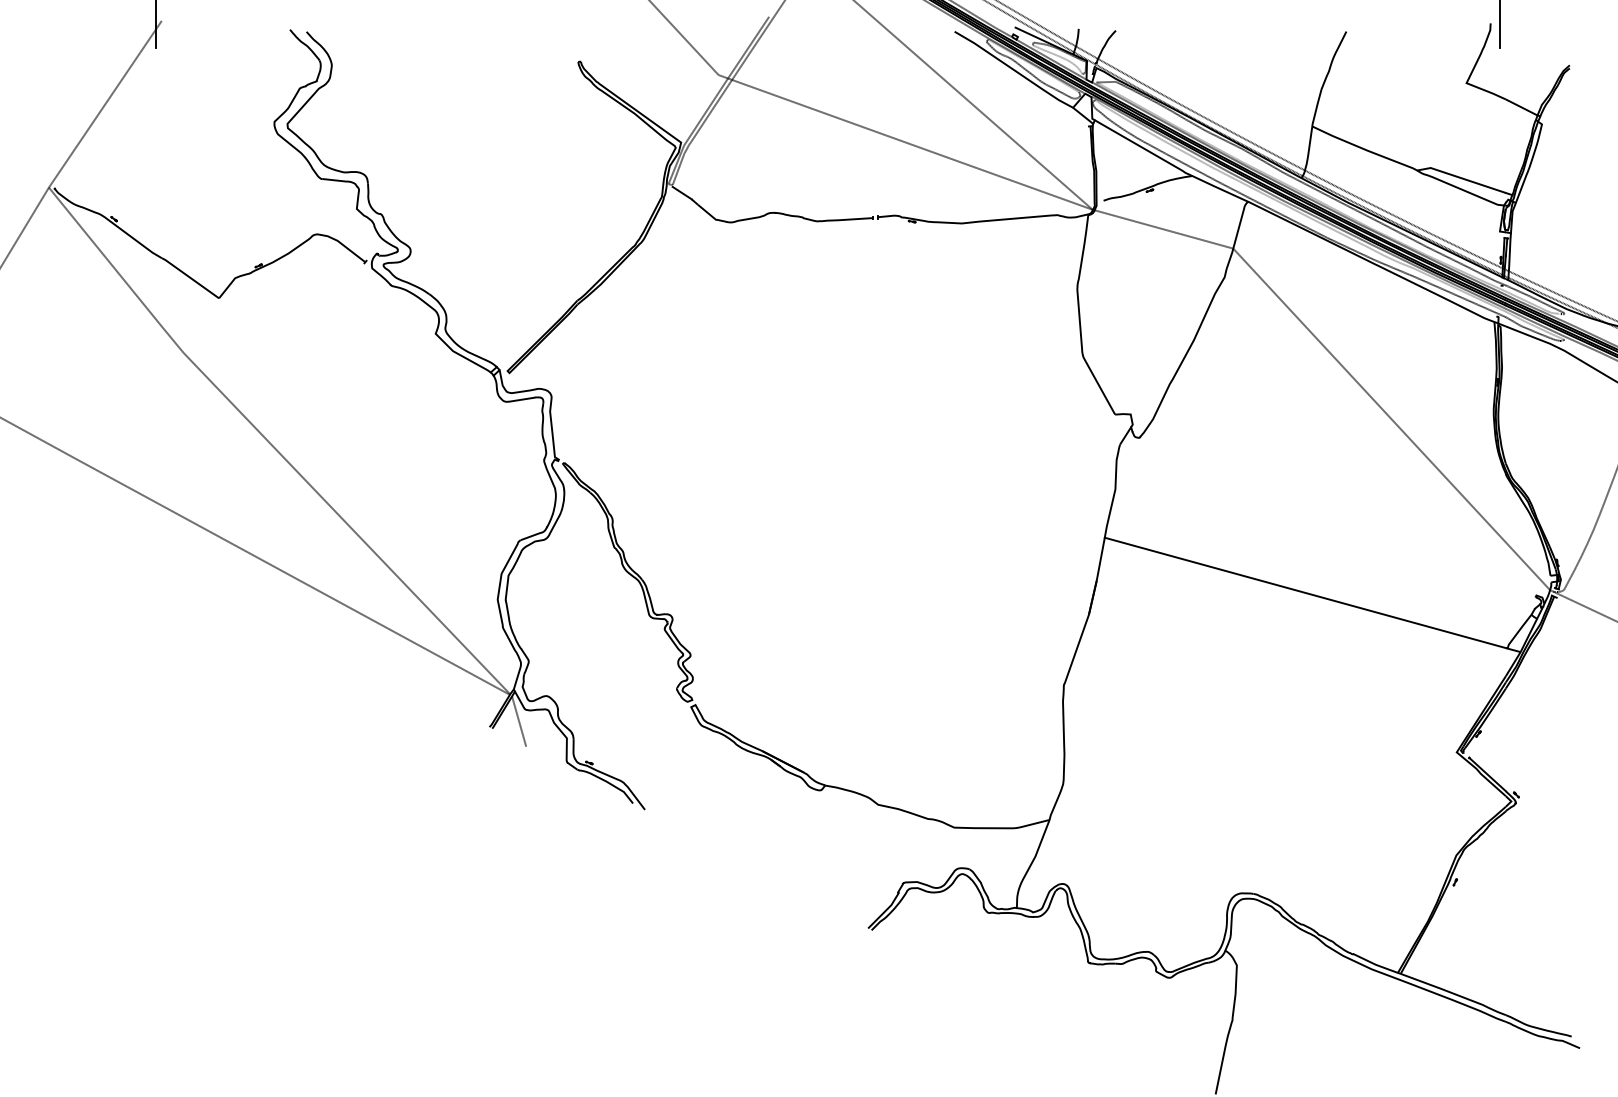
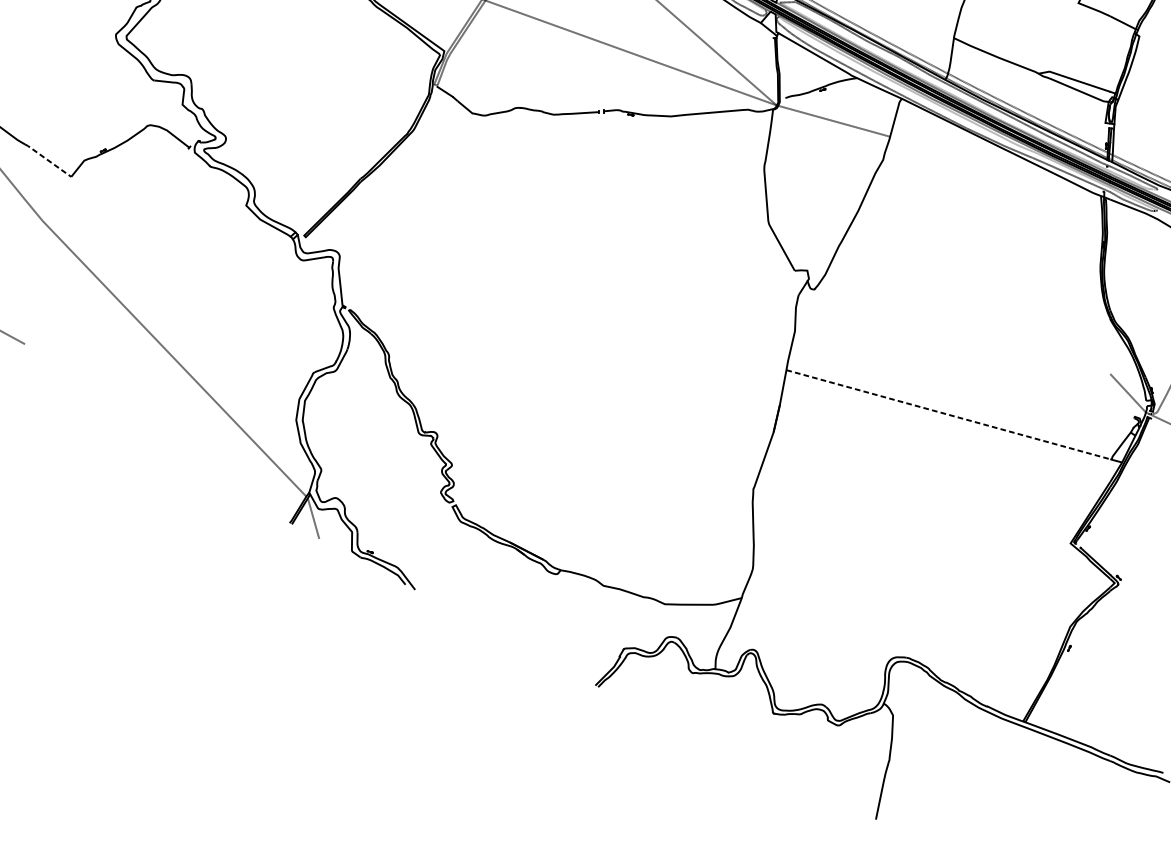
line: (189, 277) -> (47, 160), solid -> dashed
line: (1369, 395) -> (1000, 255), removed
line: (1305, 592) -> (948, 414), solid -> dashed
line: (335, 599) -> (165, 420), removed

